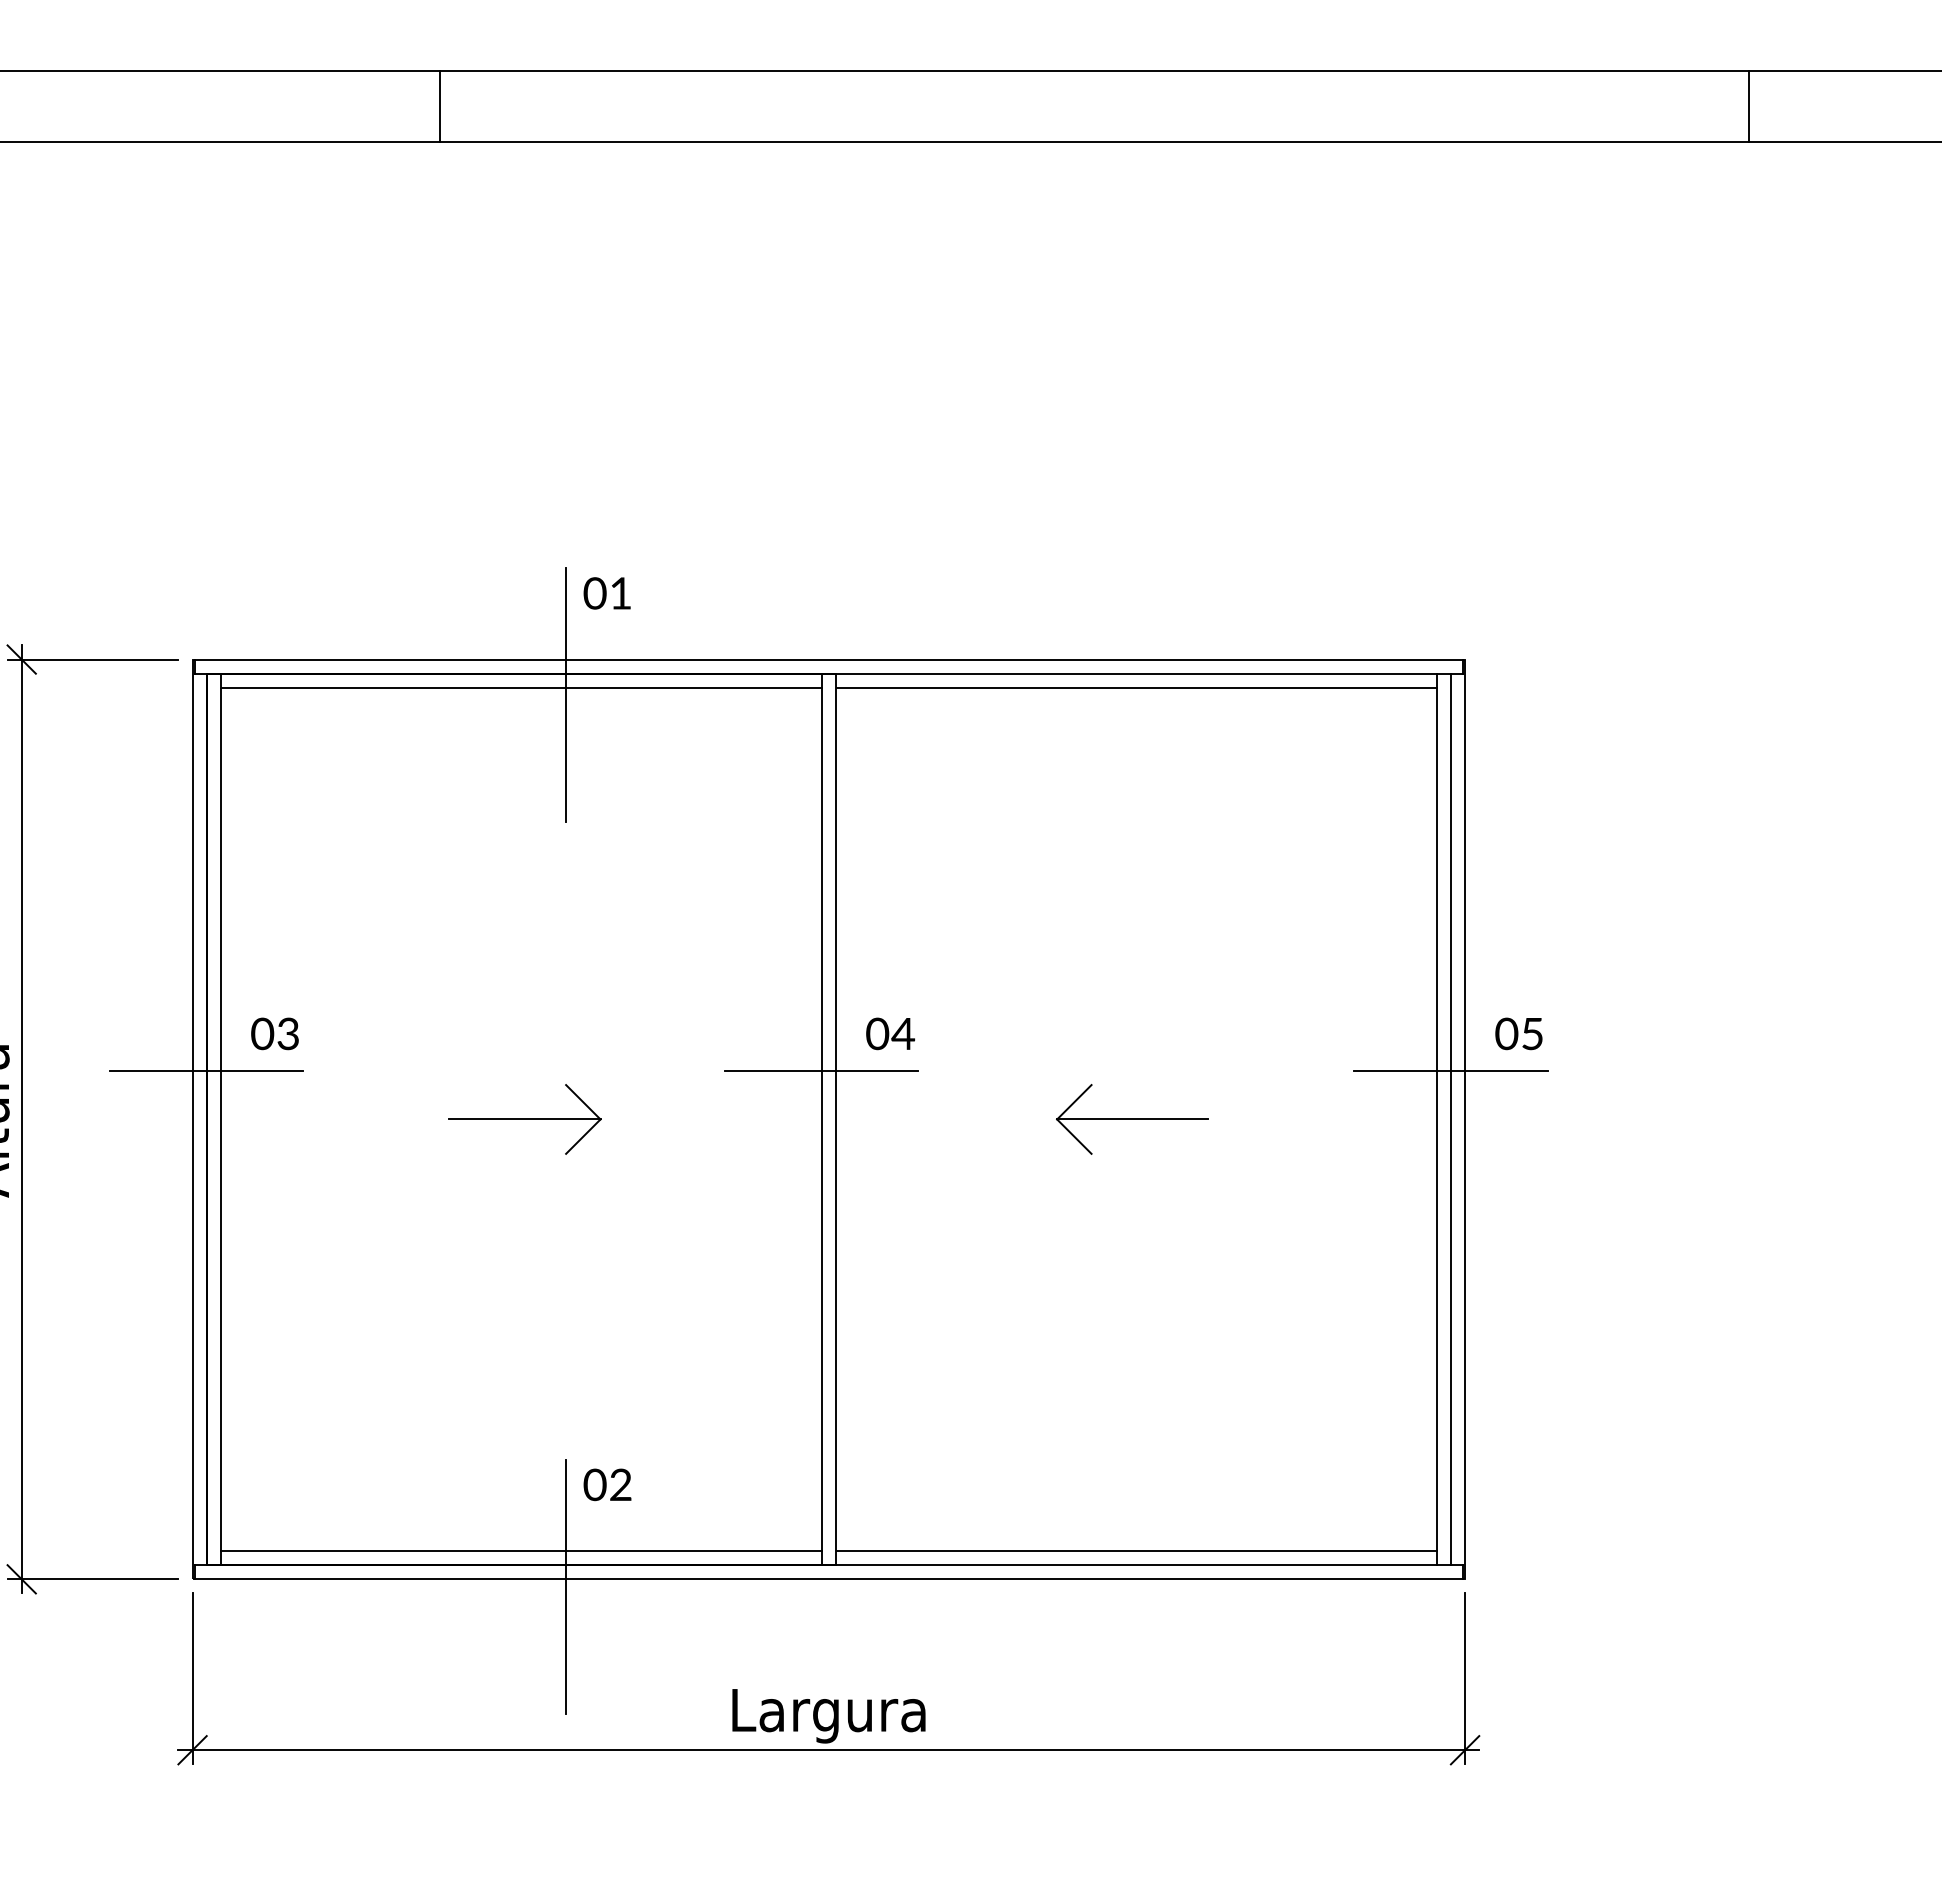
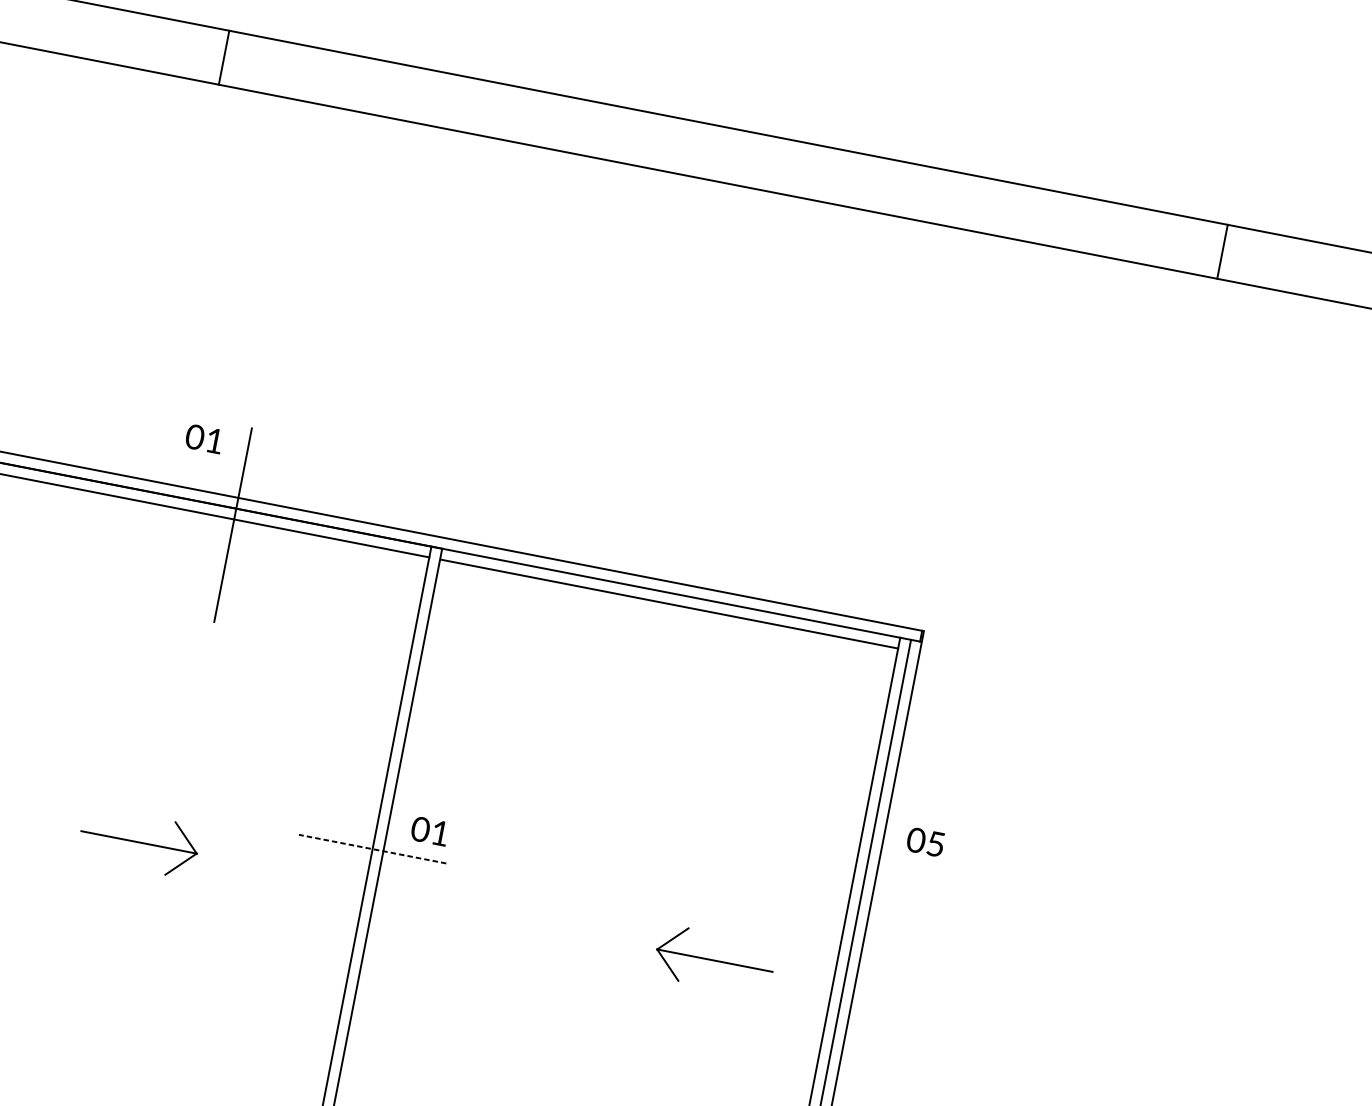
text: (606, 593) -> (203, 438), moved
text: (903, 1033) -> (440, 832), 04 -> 01
text: (1518, 1033) -> (925, 841), moved
line: (821, 1070) -> (372, 849), solid -> dashed
line: (1450, 1070) -> (851, 942), removed
part: (1132, 1119) -> (714, 960), moved

